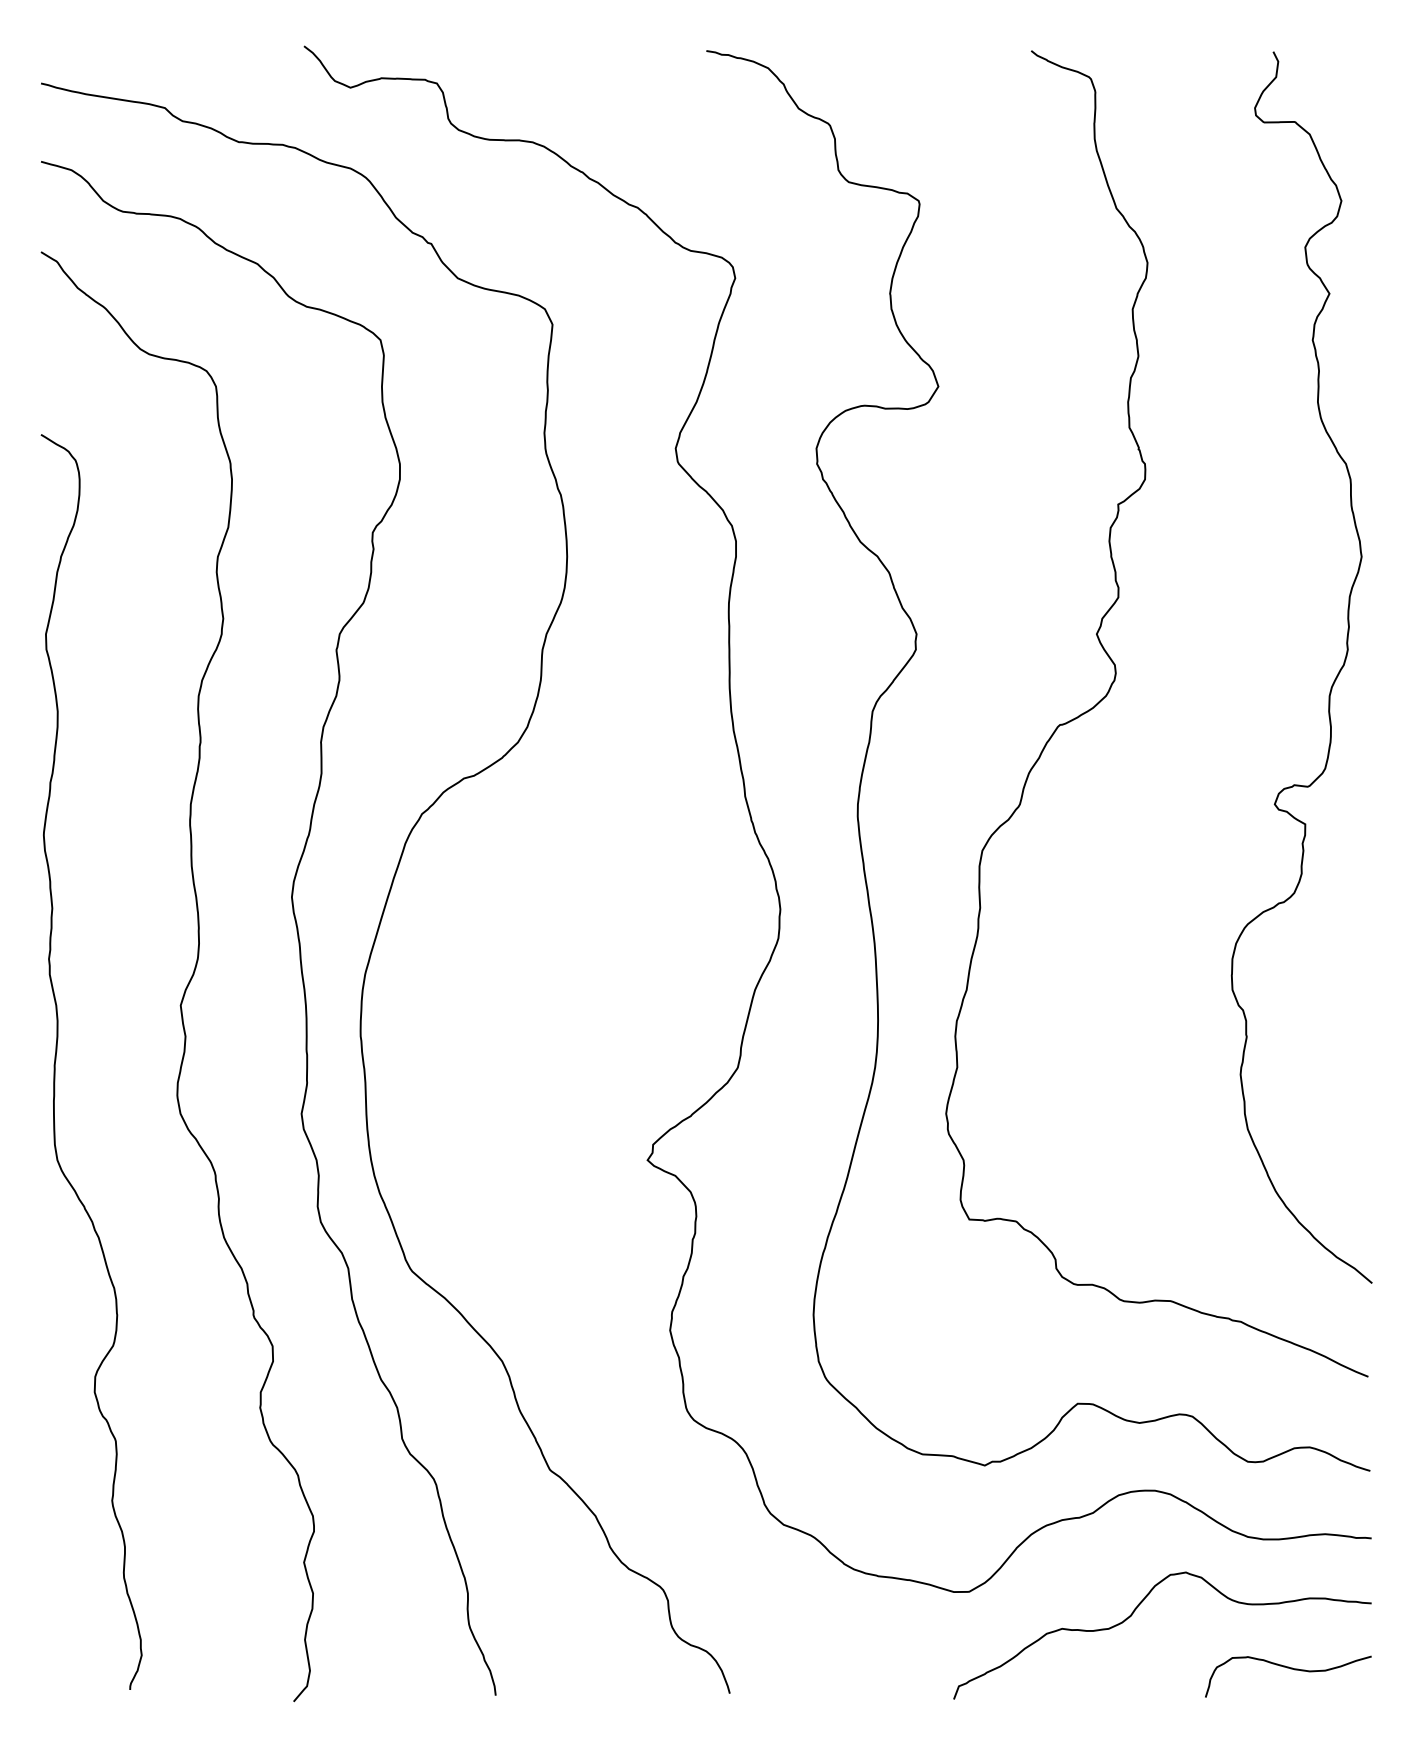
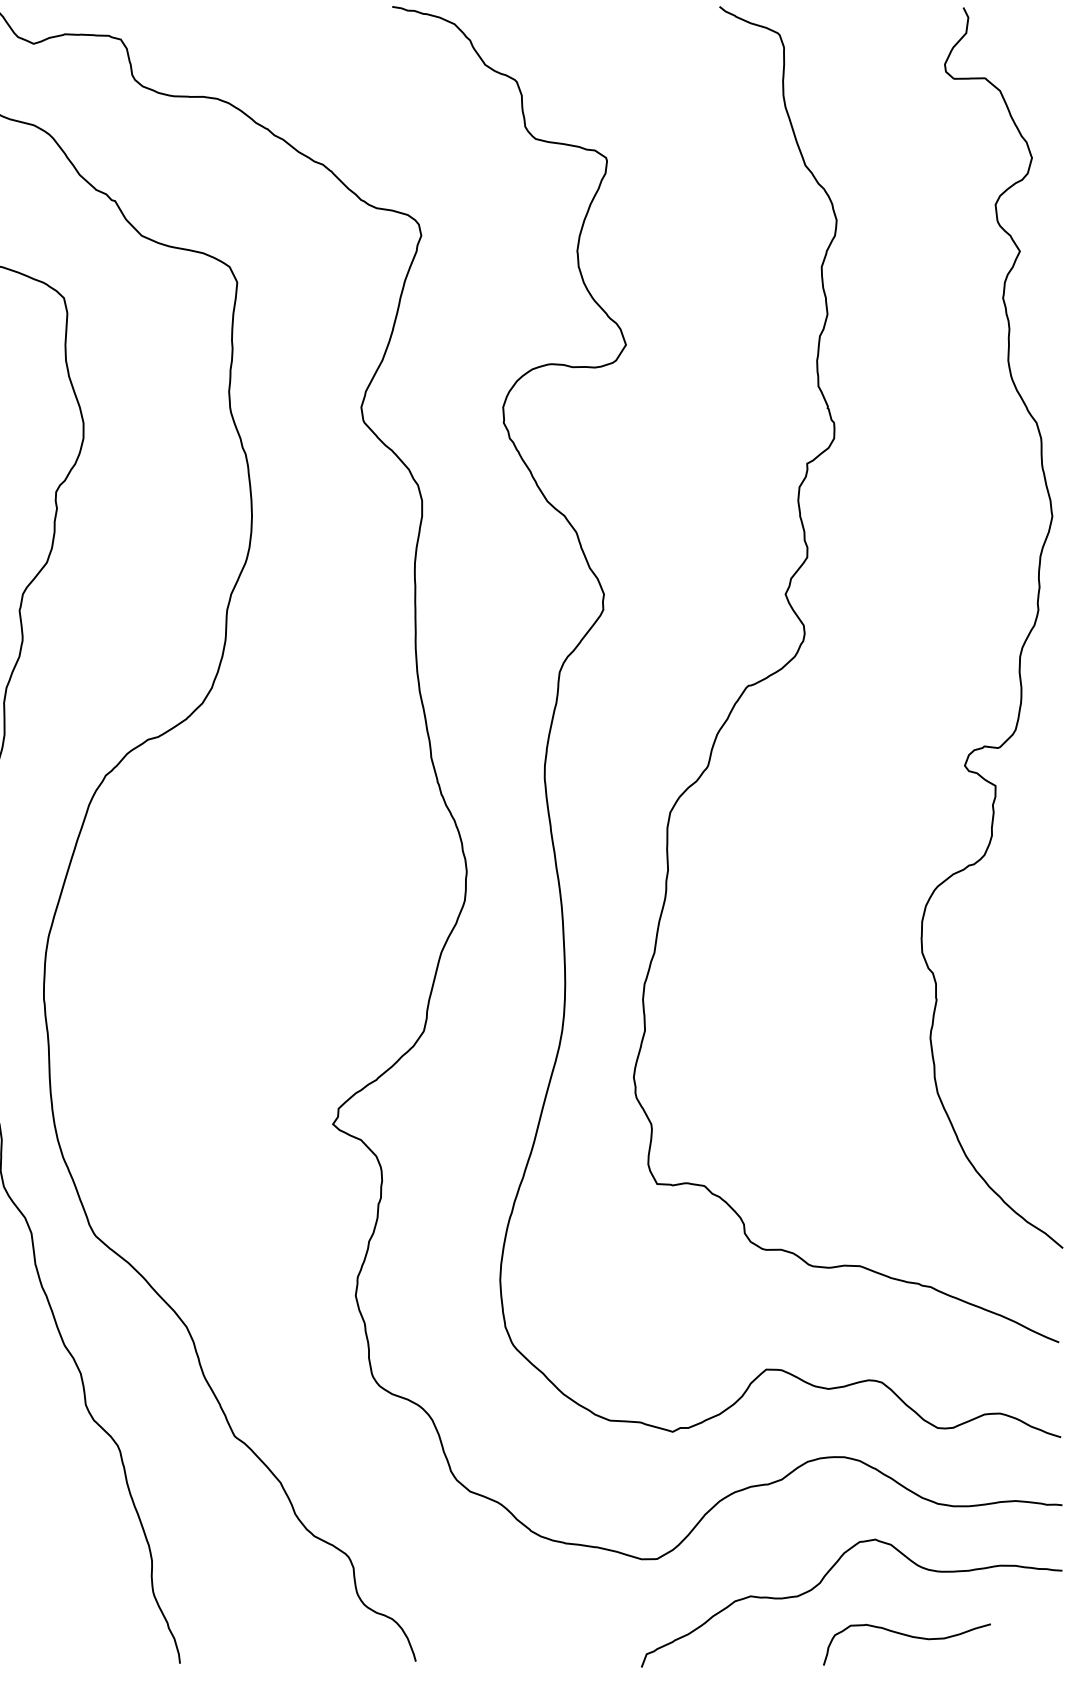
curve: (1290, 1669) -> (909, 1637), moved

